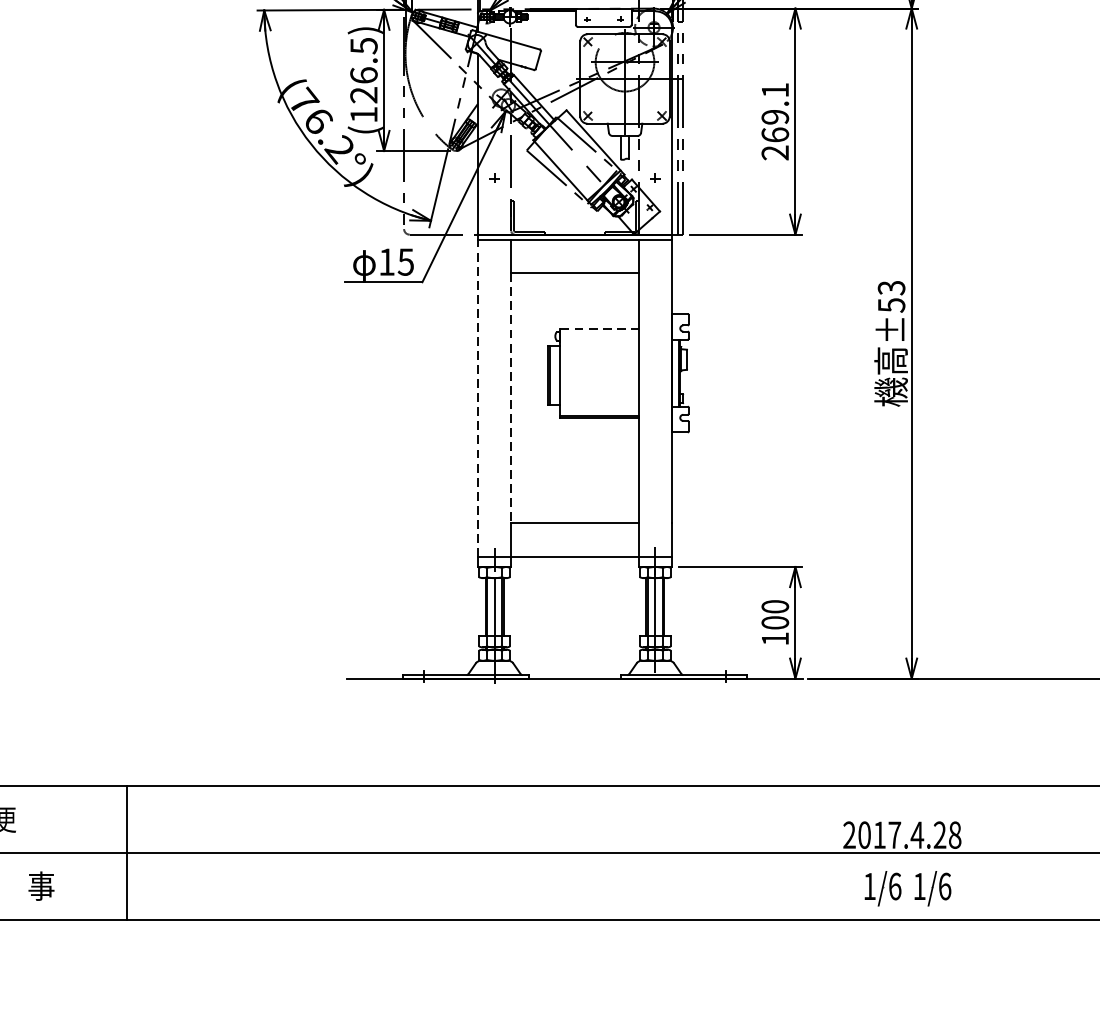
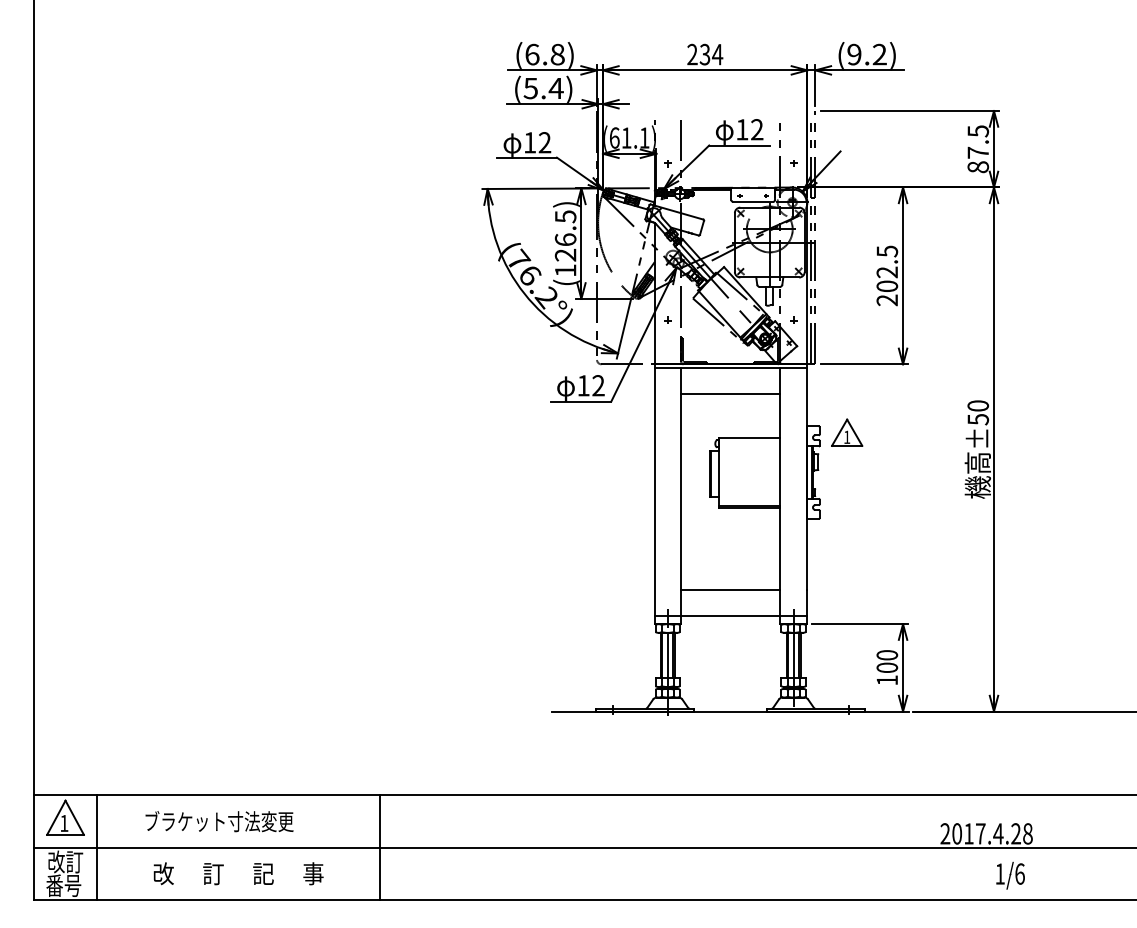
text: (775, 112) -> (887, 268), 269.1 -> 202.5
text: (405, 261) -> (598, 385), 15 -> 12
text: (890, 287) -> (977, 405), ±53 -> ±50
part: (724, 321) -> (847, 432), added
line: (599, 328) -> (749, 437), dashed -> solid
line: (477, 397) -> (654, 491), dashed -> solid
line: (510, 398) -> (680, 492), dashed -> solid
part: (882, 888) -> (971, 875), removed

